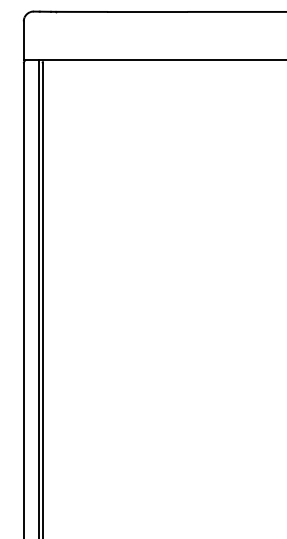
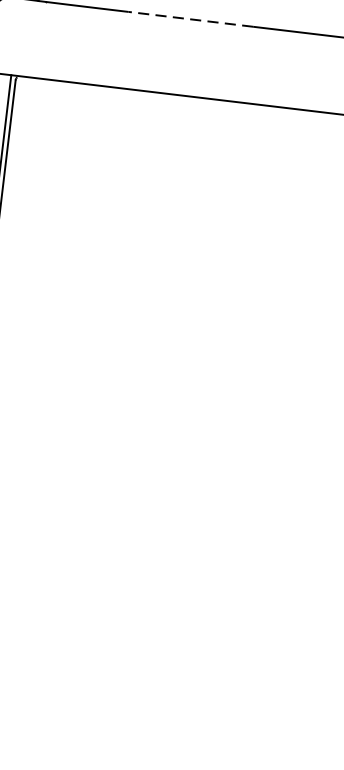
line: (147, 11) -> (190, 18), solid -> dashed

